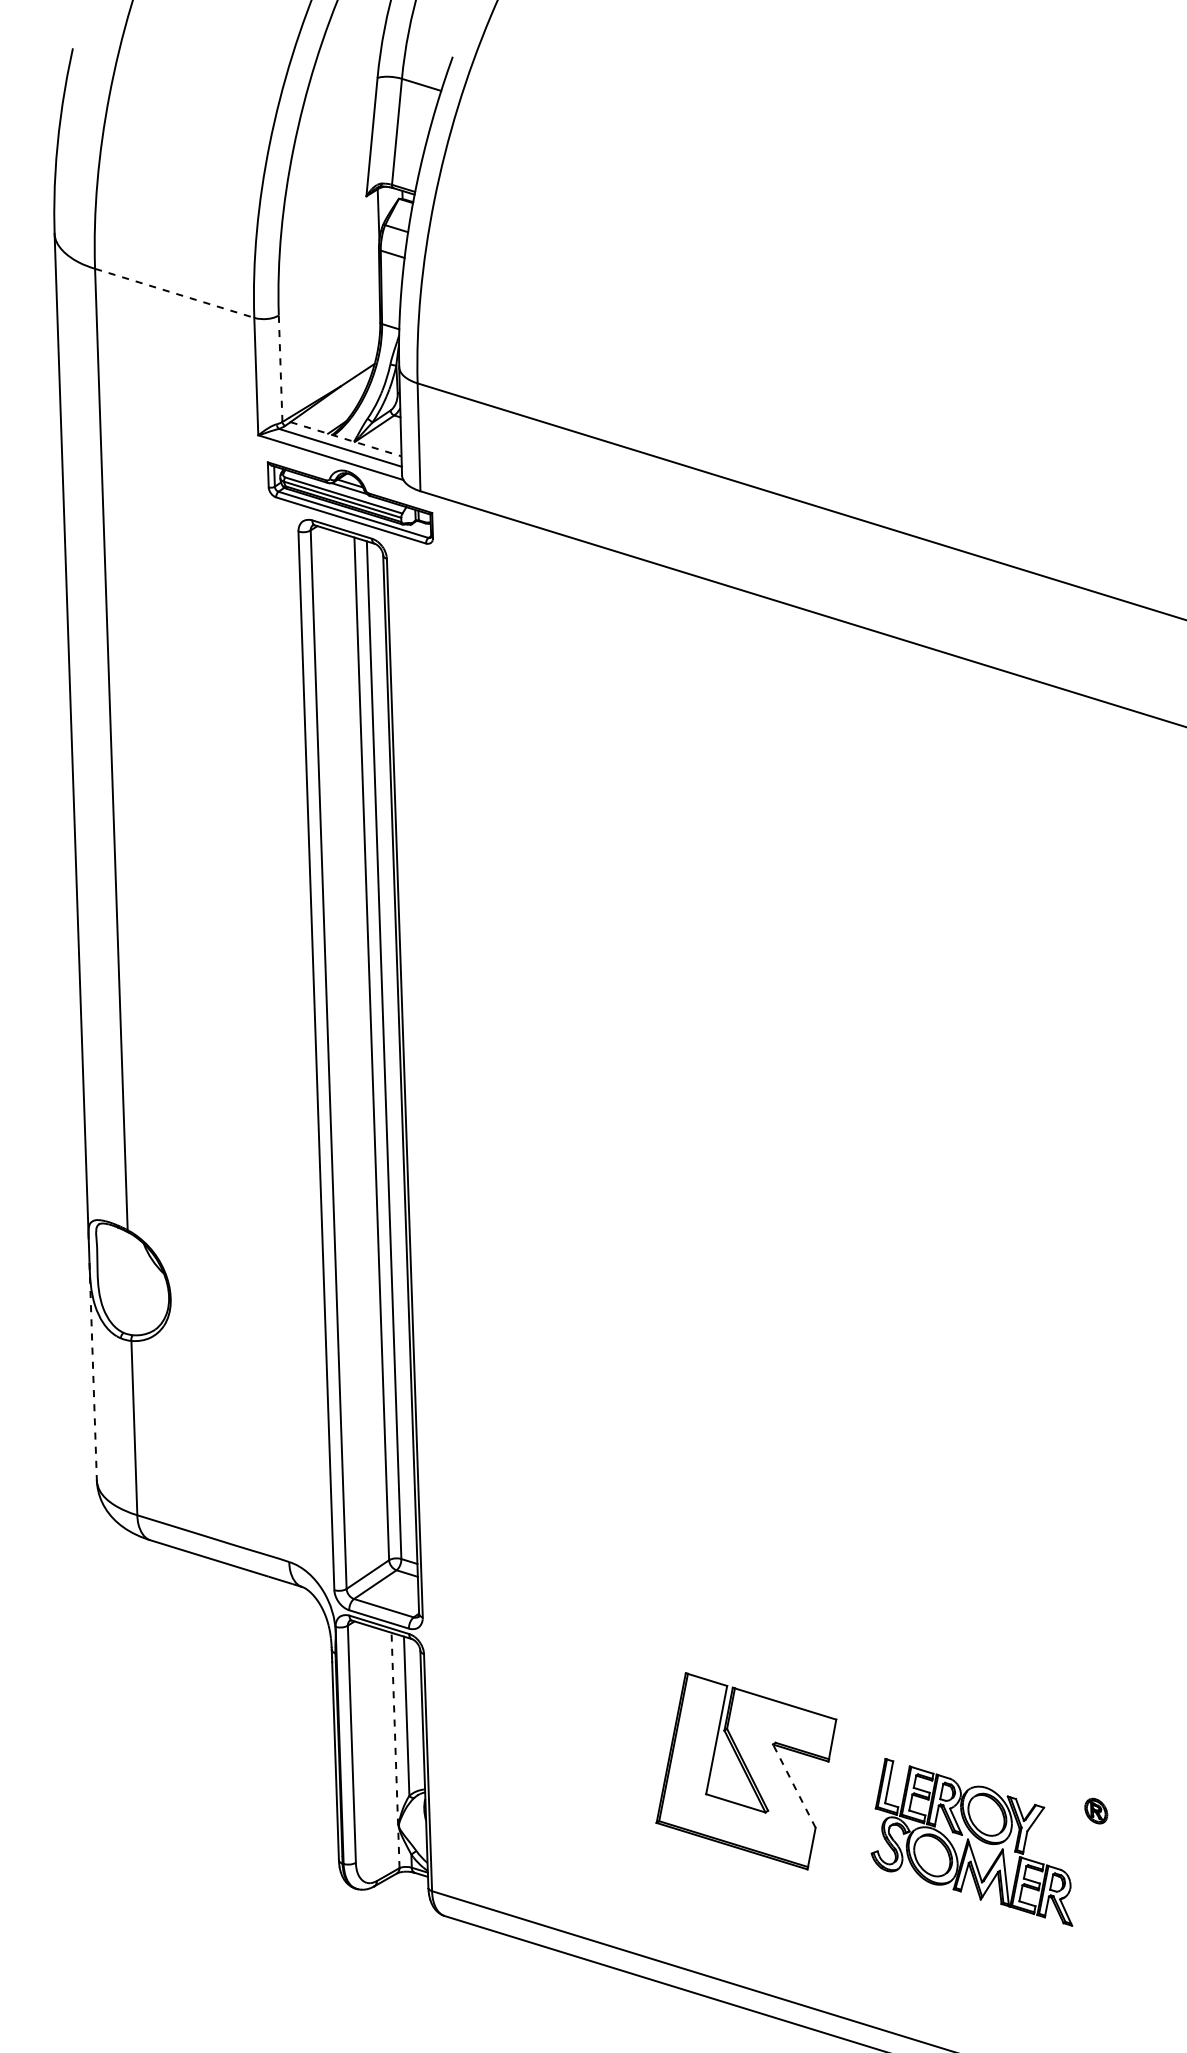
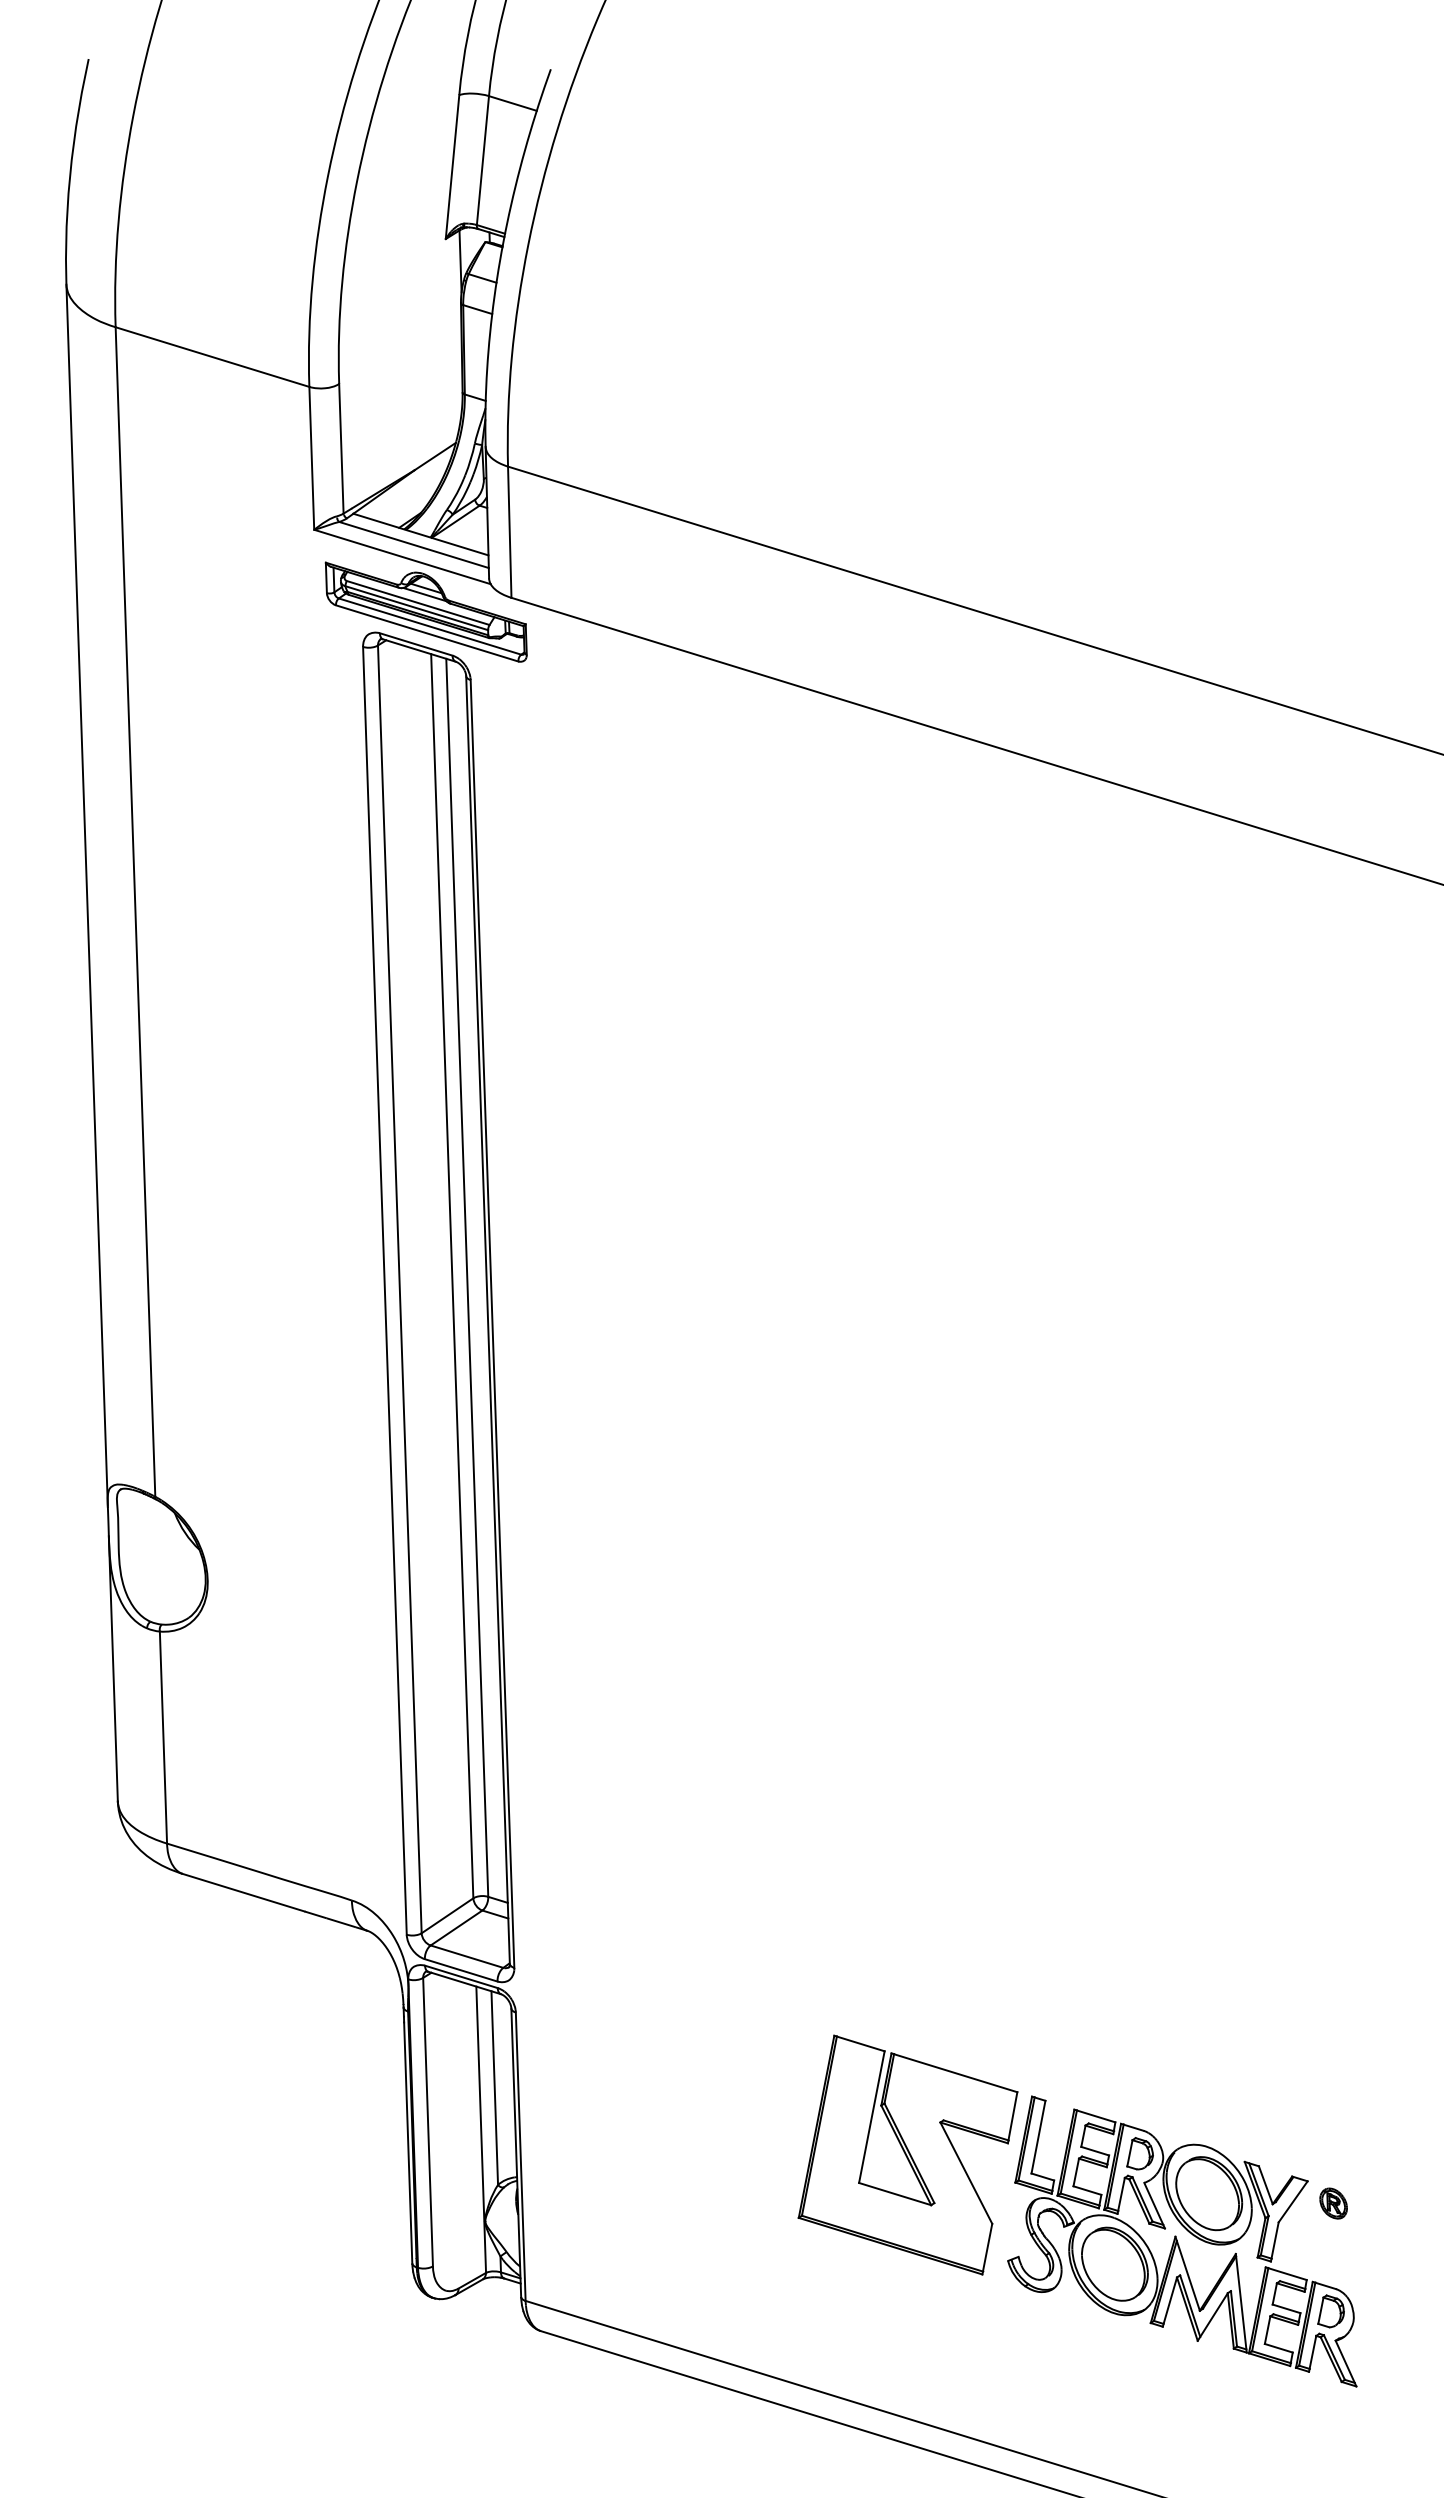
line: (174, 293) -> (212, 357), dashed -> solid
line: (280, 368) -> (341, 448), dashed -> solid
line: (345, 439) -> (420, 534), dashed -> solid
line: (93, 1371) -> (113, 1668), dashed -> solid
line: (395, 1750) -> (481, 2129), dashed -> solid
line: (794, 1786) -> (966, 2173), dashed -> solid
part: (972, 1842) -> (1182, 2241), size x1.43

